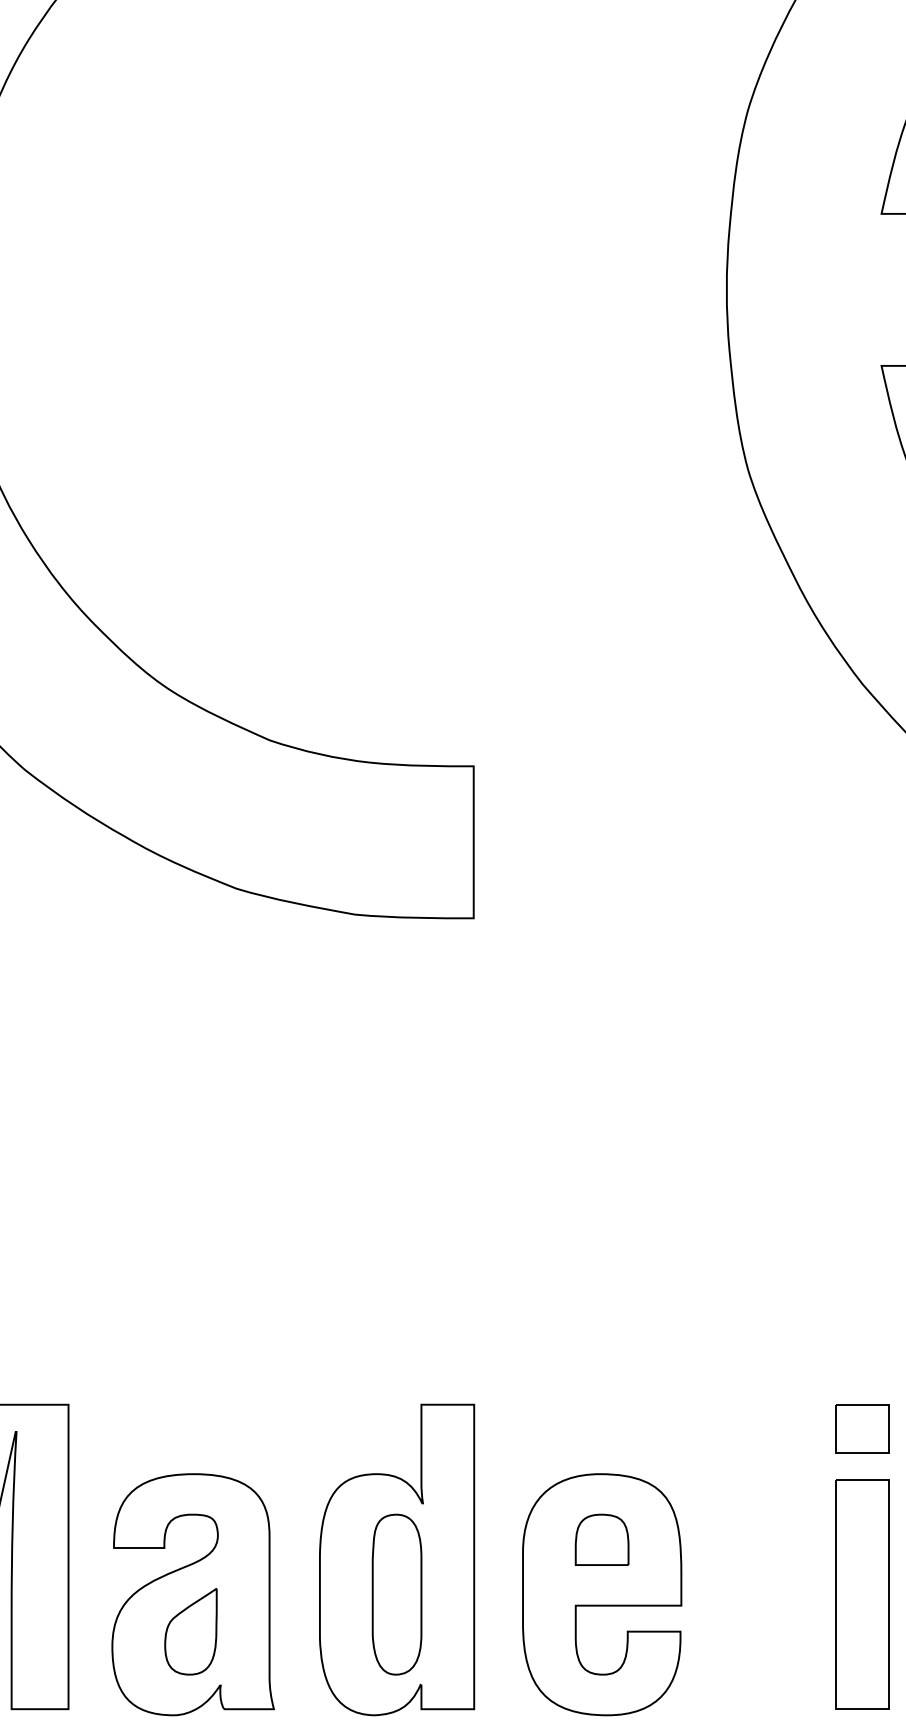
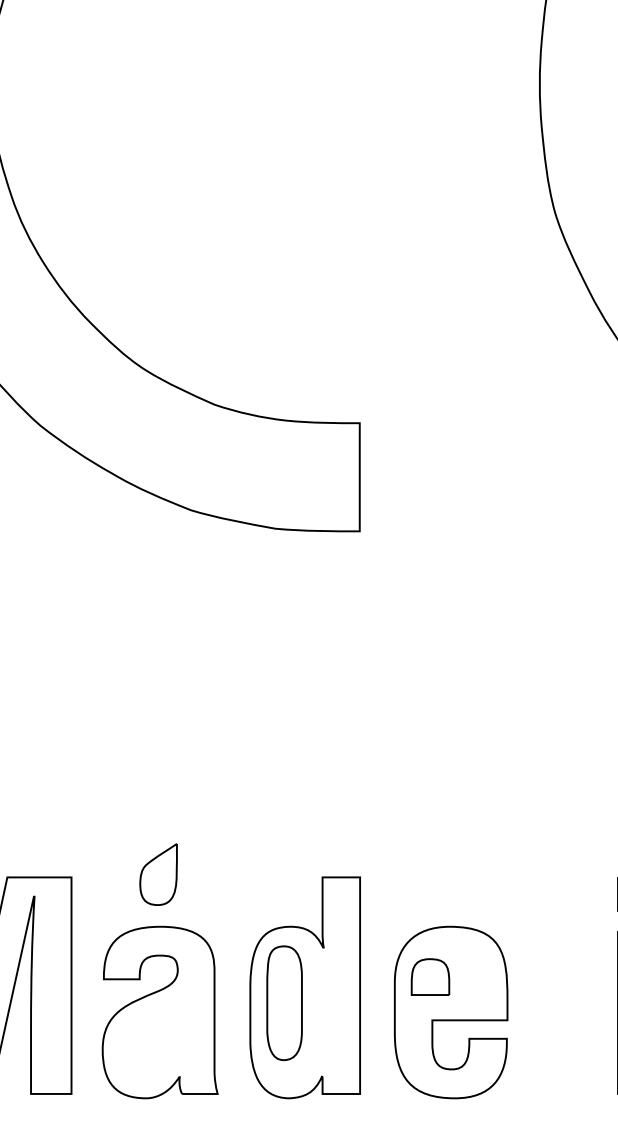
part: (601, 1539) -> (430, 976), moved
part: (396, 1594) -> (284, 1003), moved
part: (190, 1631) -> (158, 874), moved

